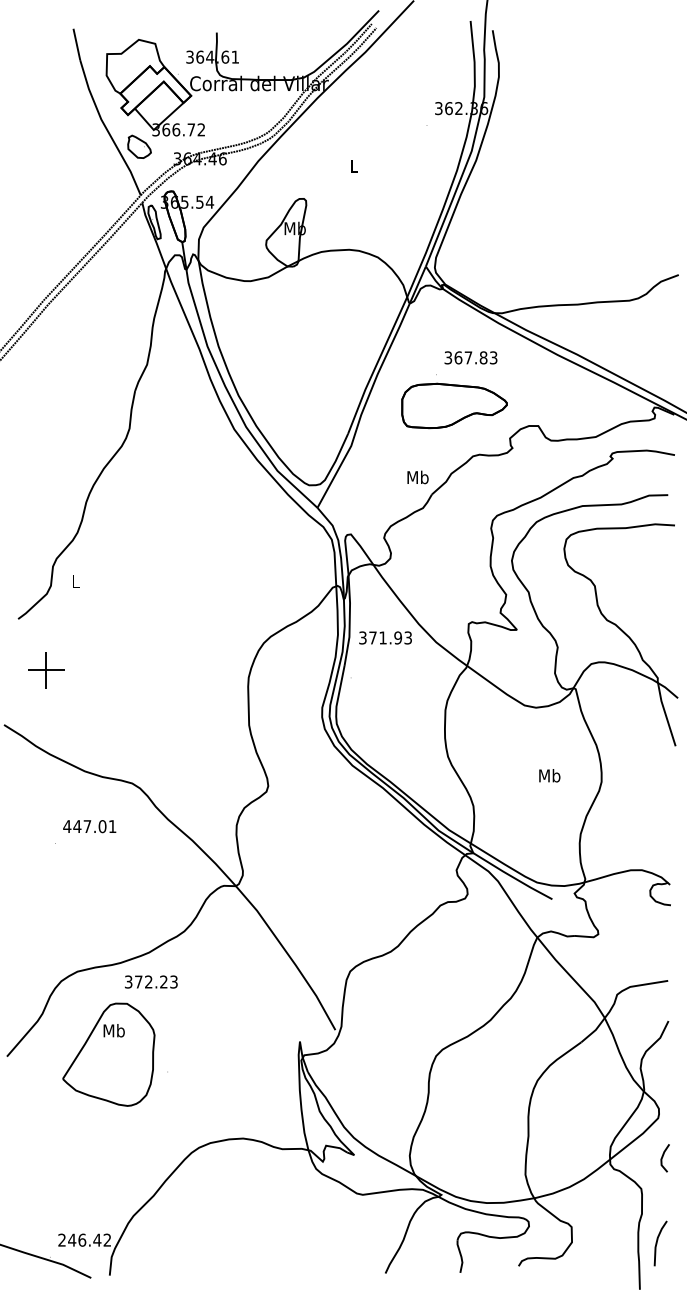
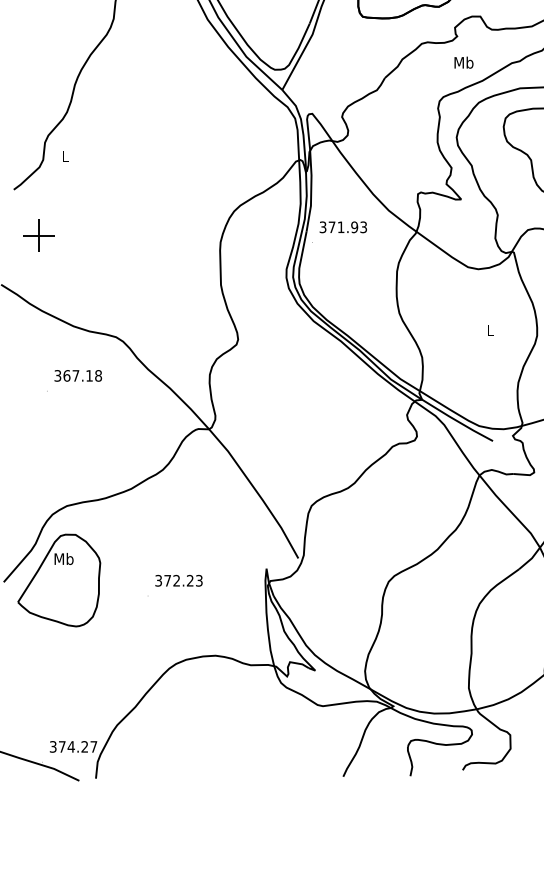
text: (417, 477) -> (463, 62), moved
text: (385, 637) -> (343, 226), moved
text: (549, 775) -> (490, 330), Mb -> L
text: (89, 826) -> (77, 375), 447.01 -> 367.18
text: (151, 981) -> (179, 580), moved
part: (108, 1054) -> (58, 580), moved
text: (84, 1239) -> (73, 746), 246.42 -> 374.27

